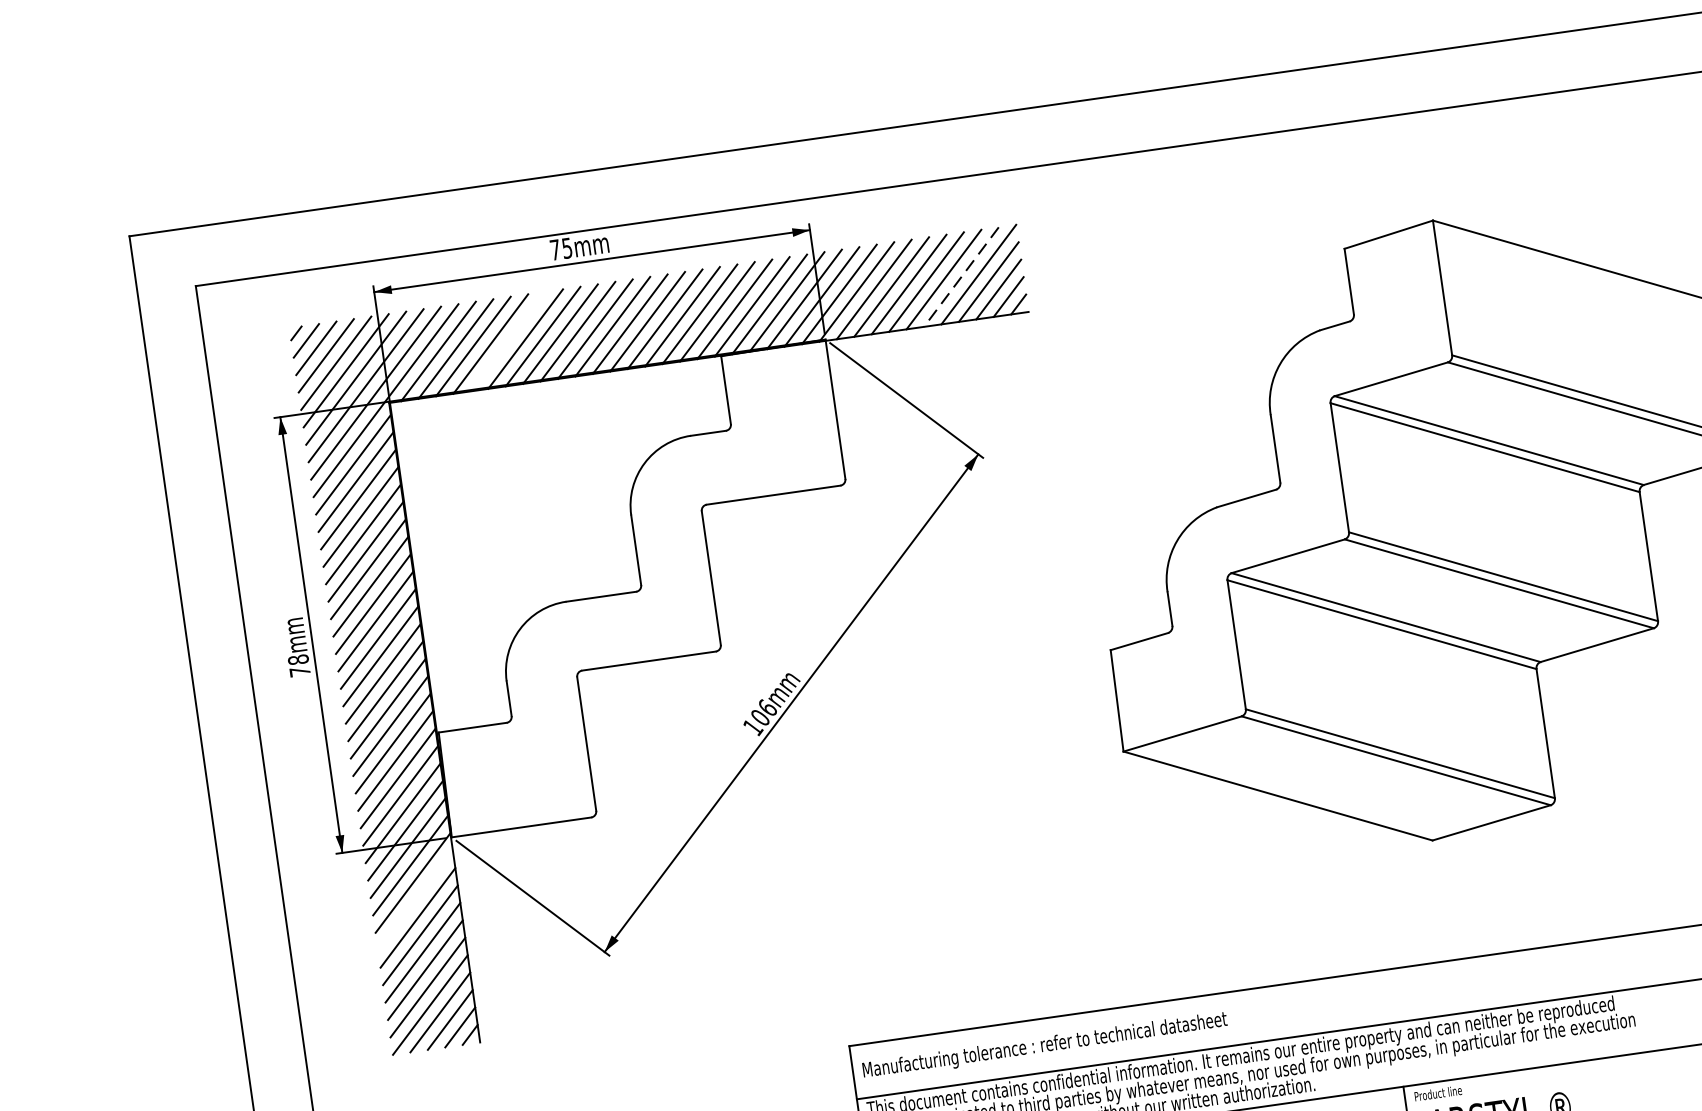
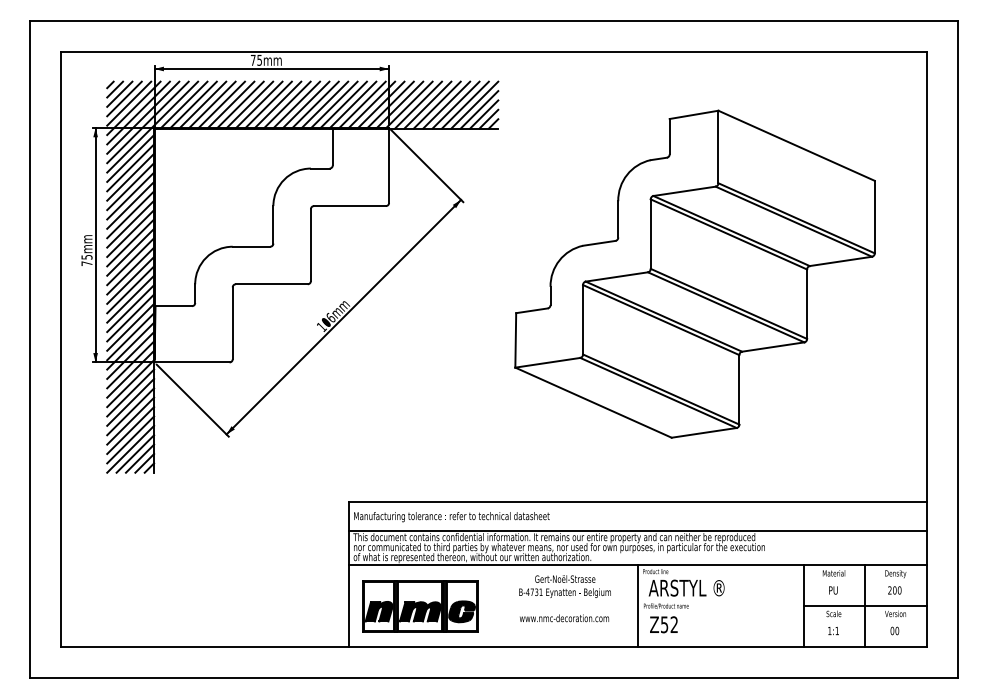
line: (961, 277) -> (465, 105), dashed -> solid
line: (507, 340) -> (221, 104), added
text: (297, 658) -> (86, 256), 78mm -> 75mm
line: (415, 899) -> (130, 392), added

